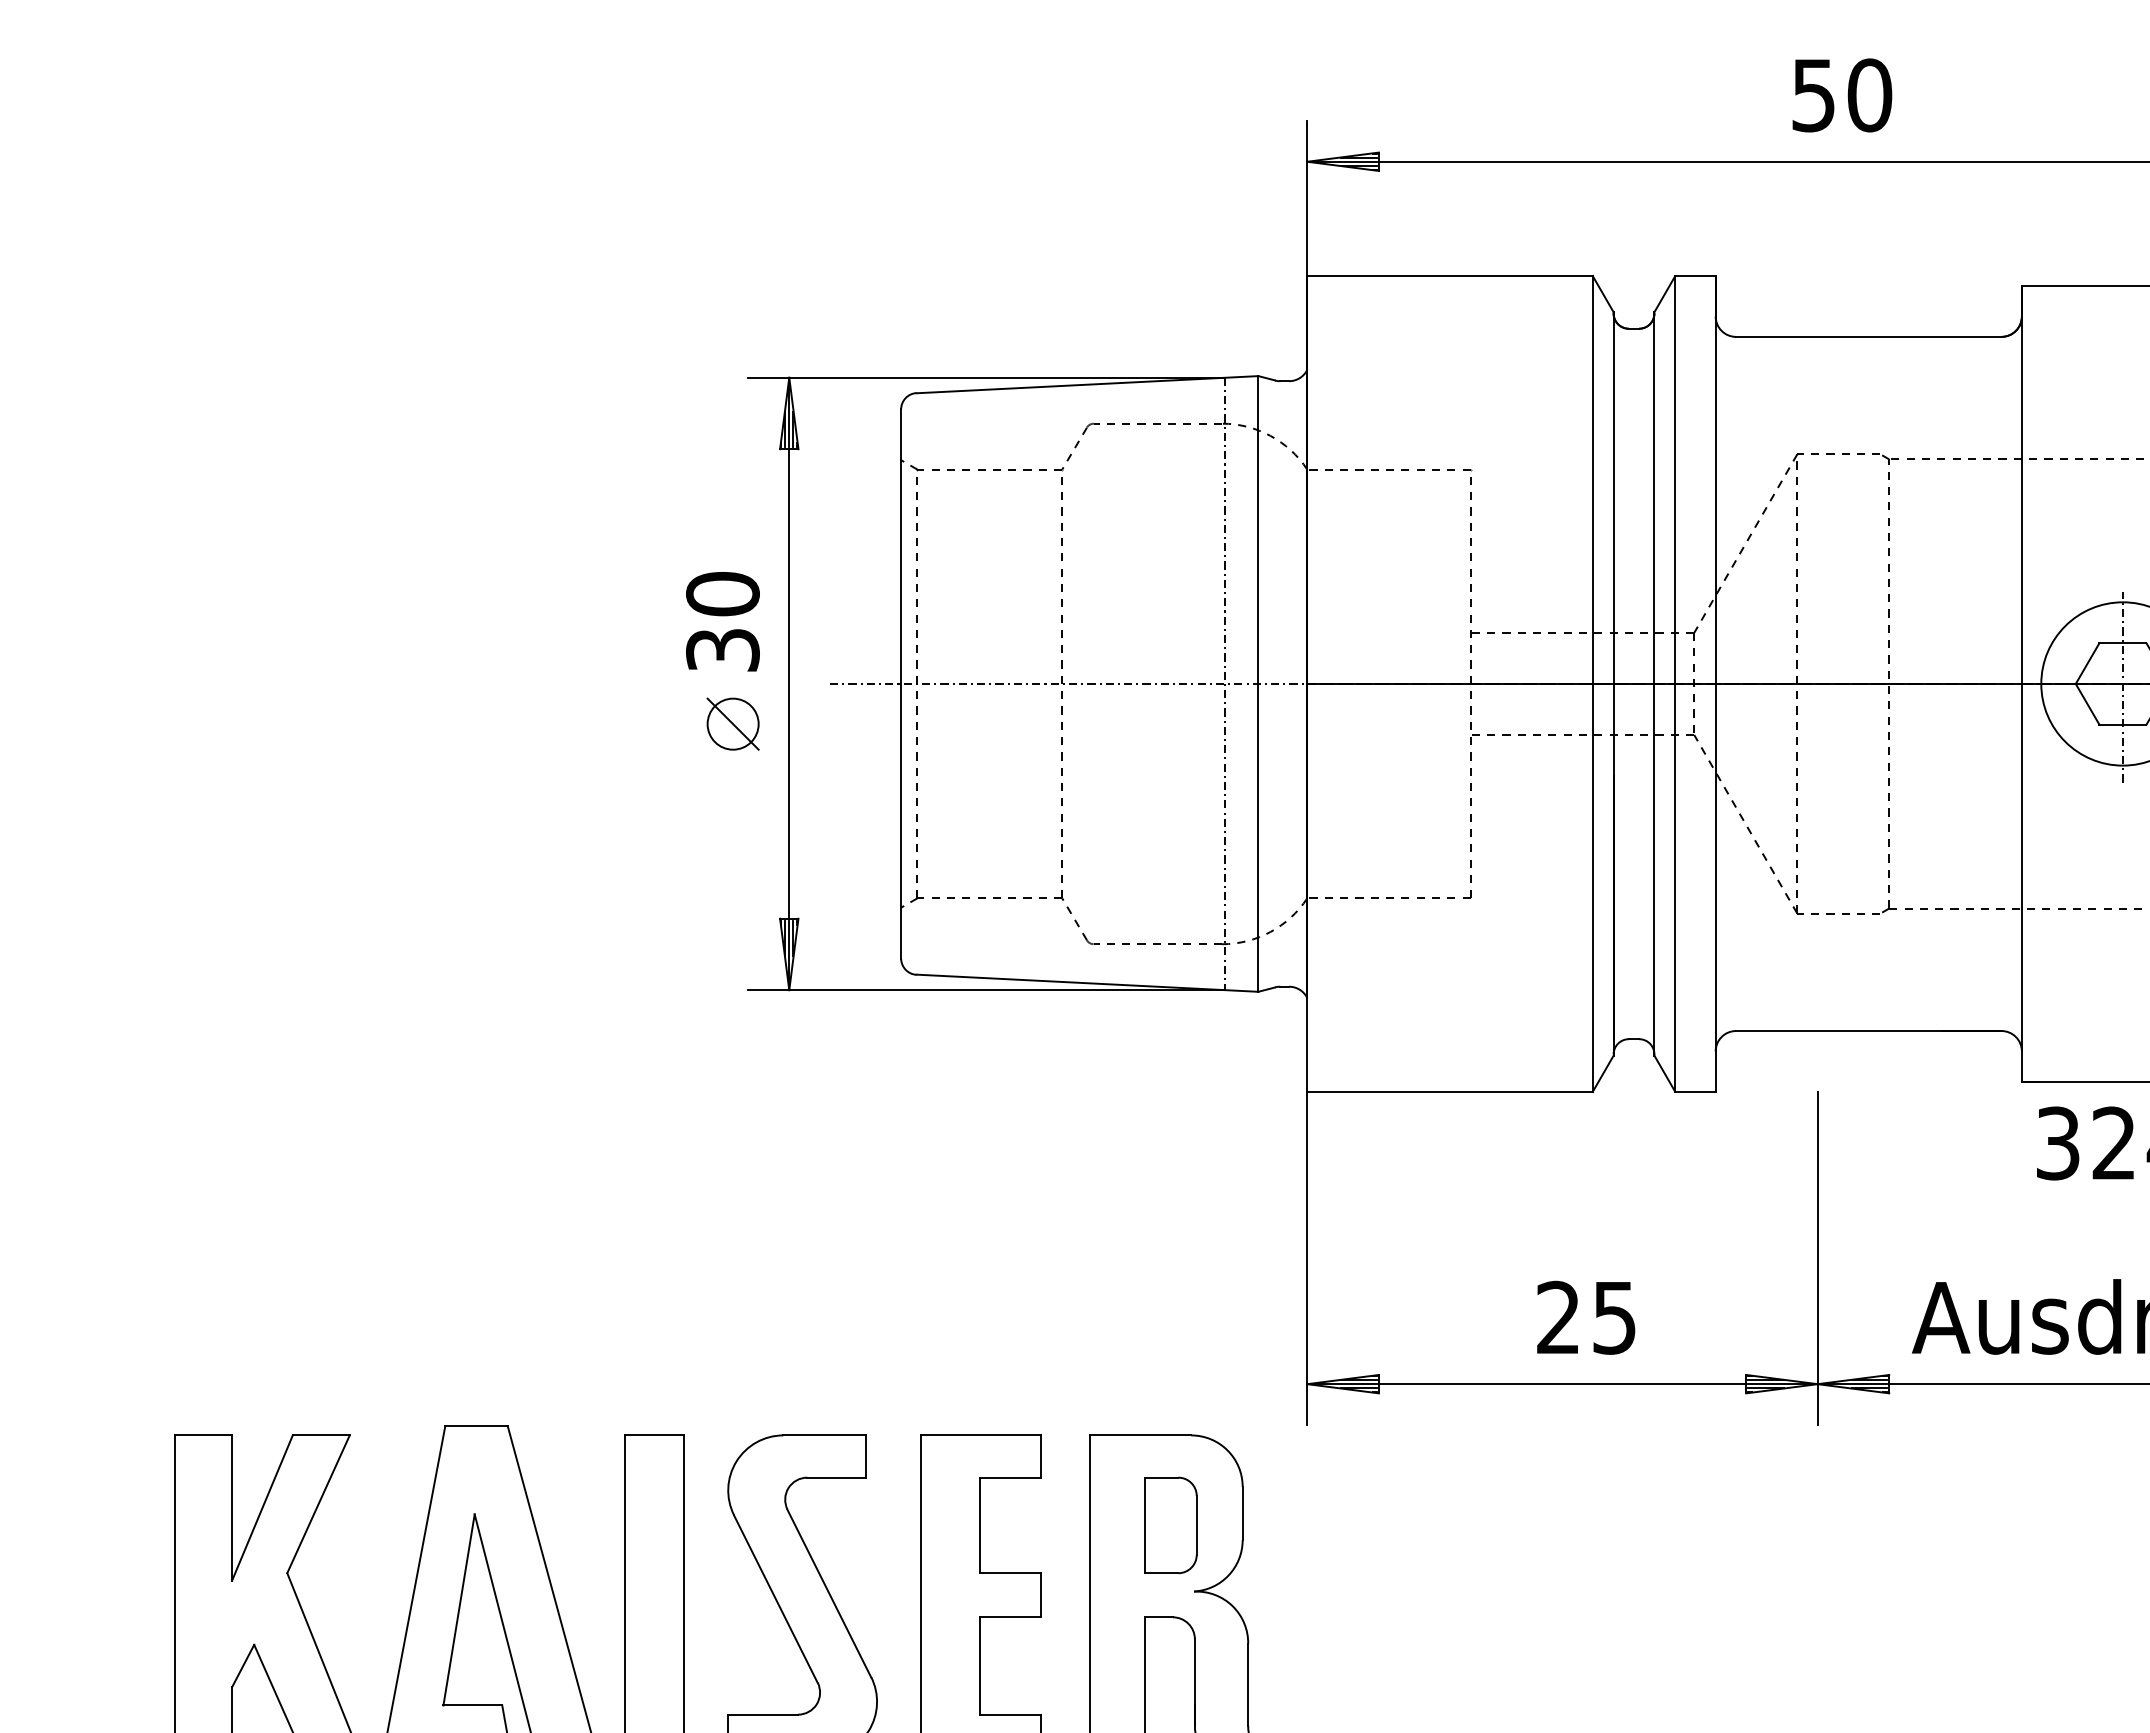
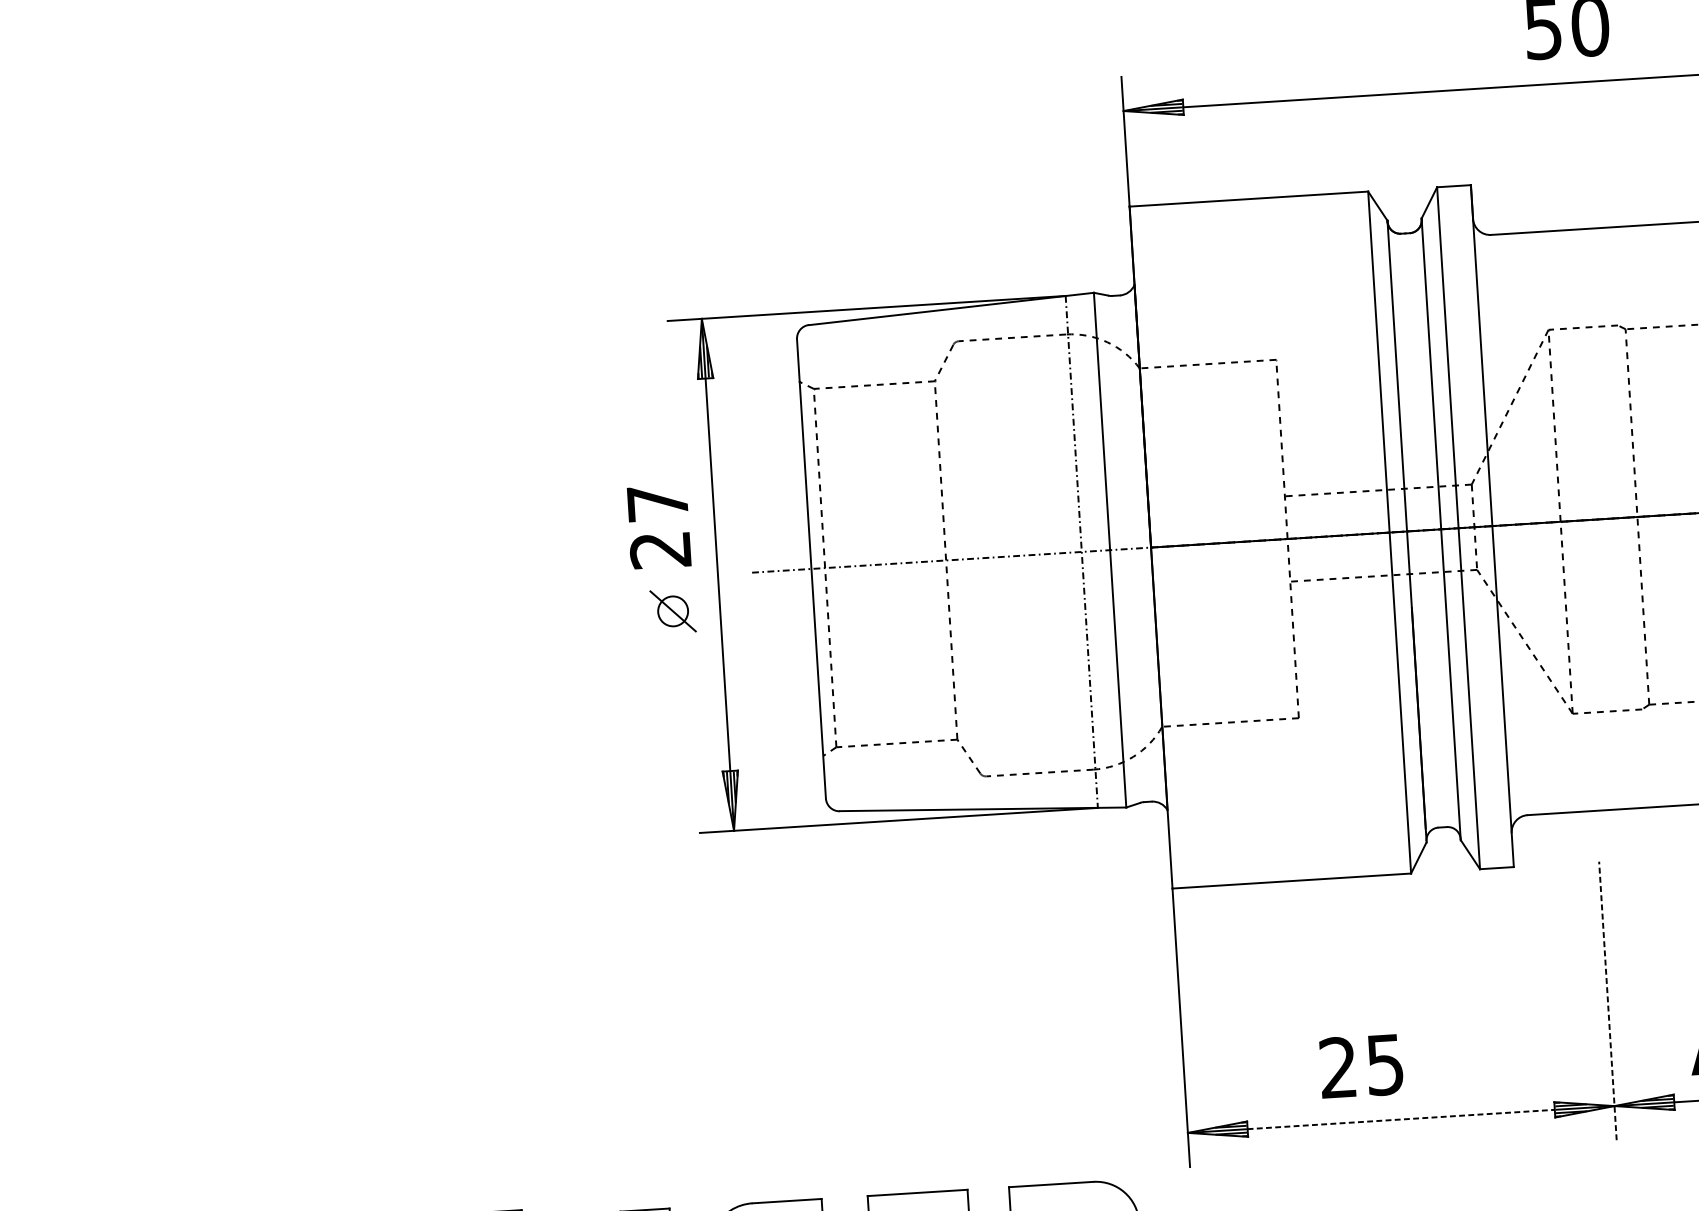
text: (722, 621) -> (658, 526), 30 -> 27
circle: (732, 723) -> (672, 610), size x0.7
line: (1817, 1258) -> (1607, 1001), solid -> dashed
text: (1586, 1317) -> (1361, 1066), moved
line: (1562, 1384) -> (1401, 1119), solid -> dashed

